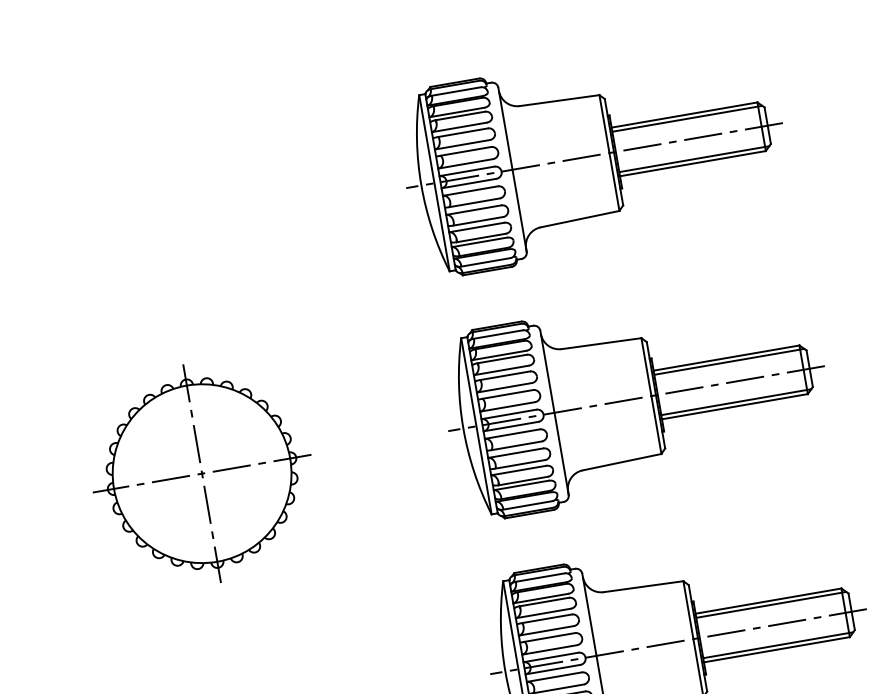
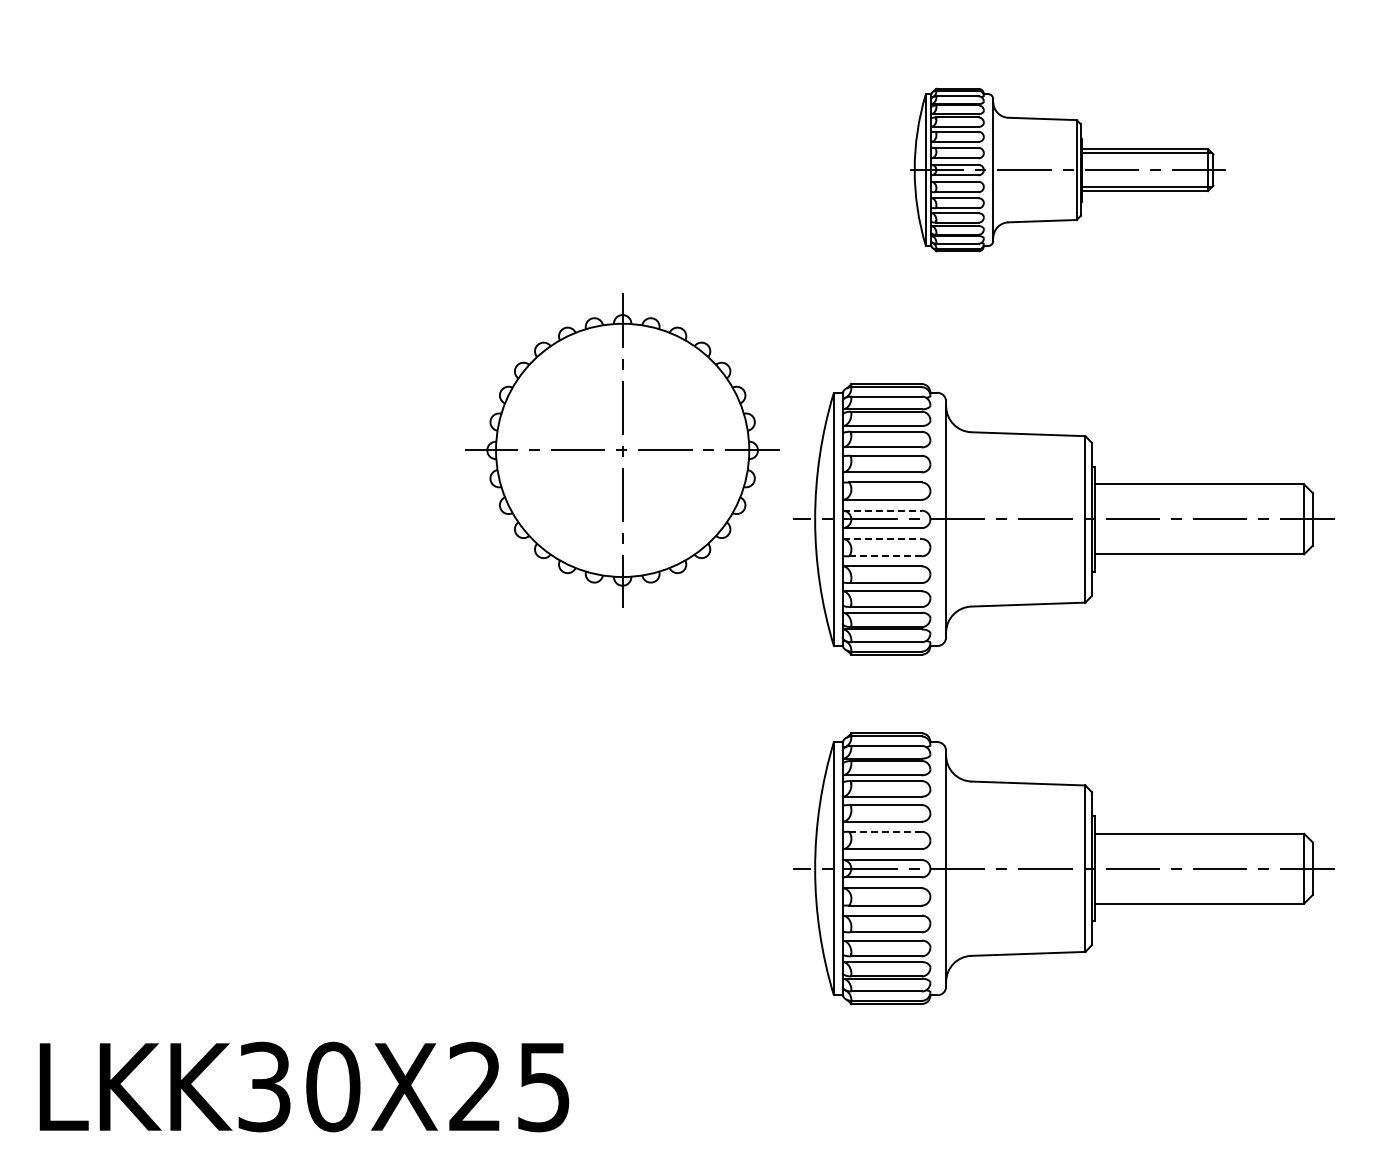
part: (594, 155) -> (1063, 169), size x0.6
line: (729, 361) -> (1202, 490), removed
line: (736, 402) -> (1202, 548), removed
line: (509, 414) -> (882, 510), solid -> dashed
line: (512, 433) -> (882, 538), solid -> dashed
line: (516, 445) -> (885, 556), solid -> dashed
part: (202, 473) -> (622, 450), moved
line: (771, 604) -> (1202, 839), removed
line: (549, 637) -> (885, 831), solid -> dashed
line: (778, 645) -> (1202, 897), removed

